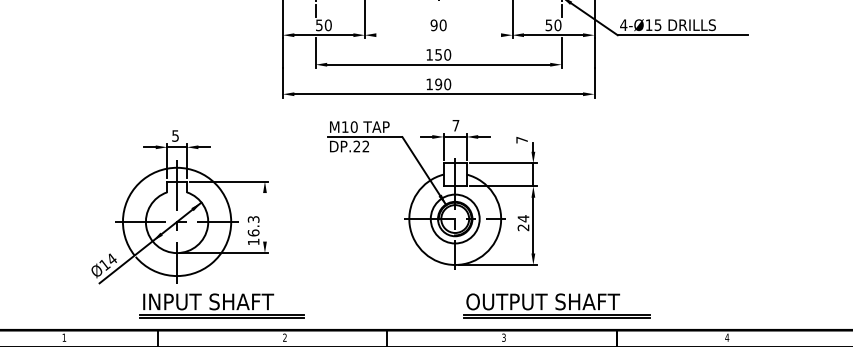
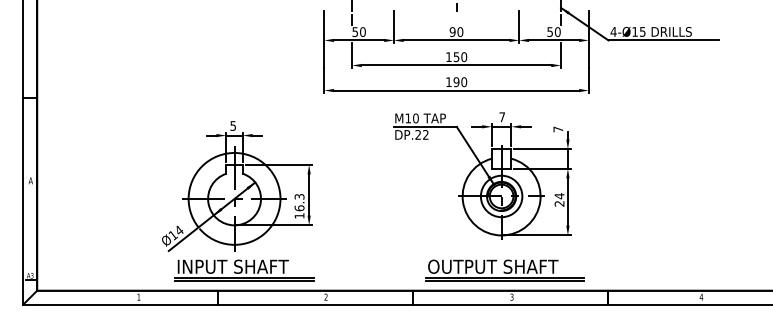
line: (438, 35) -> (456, 40), added
part: (432, 194) -> (482, 175), moved
line: (265, 216) -> (309, 194), added
part: (221, 306) -> (244, 270), moved
part: (556, 306) -> (504, 270), moved

